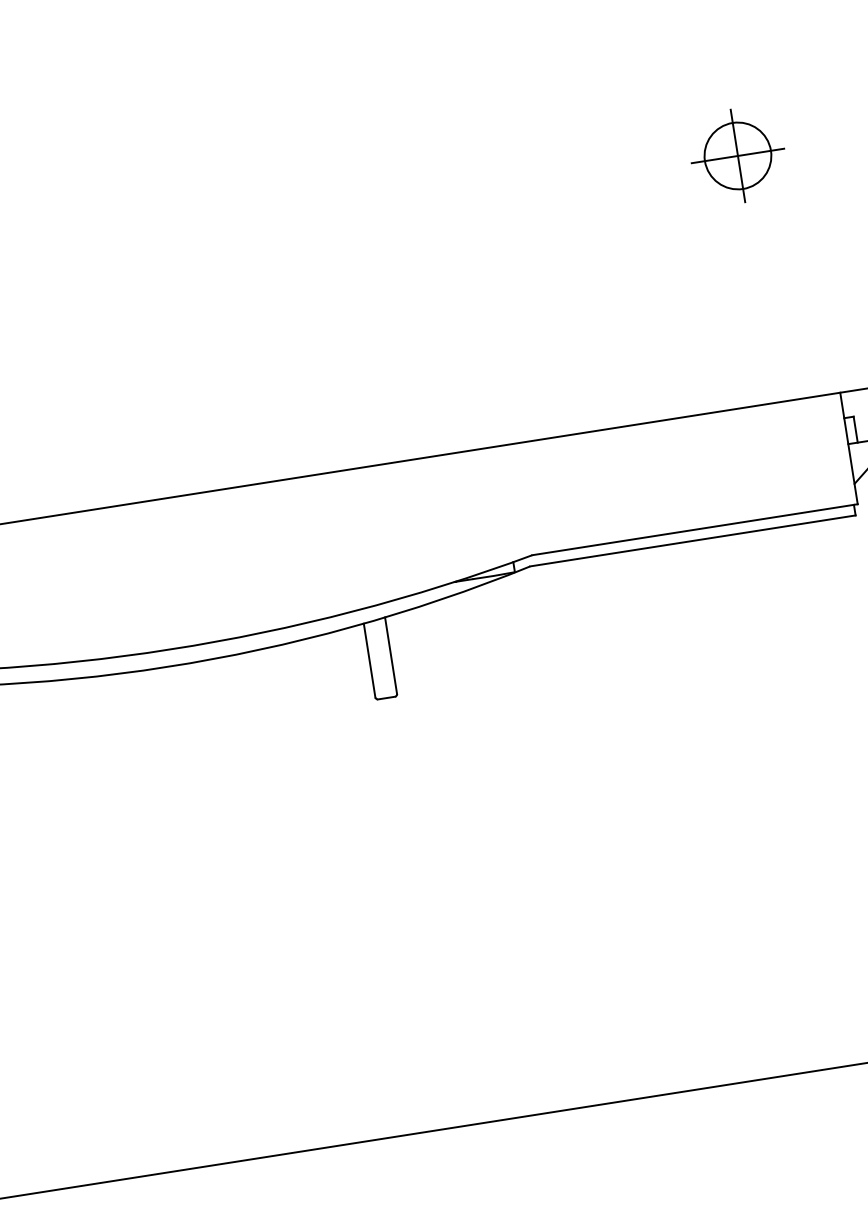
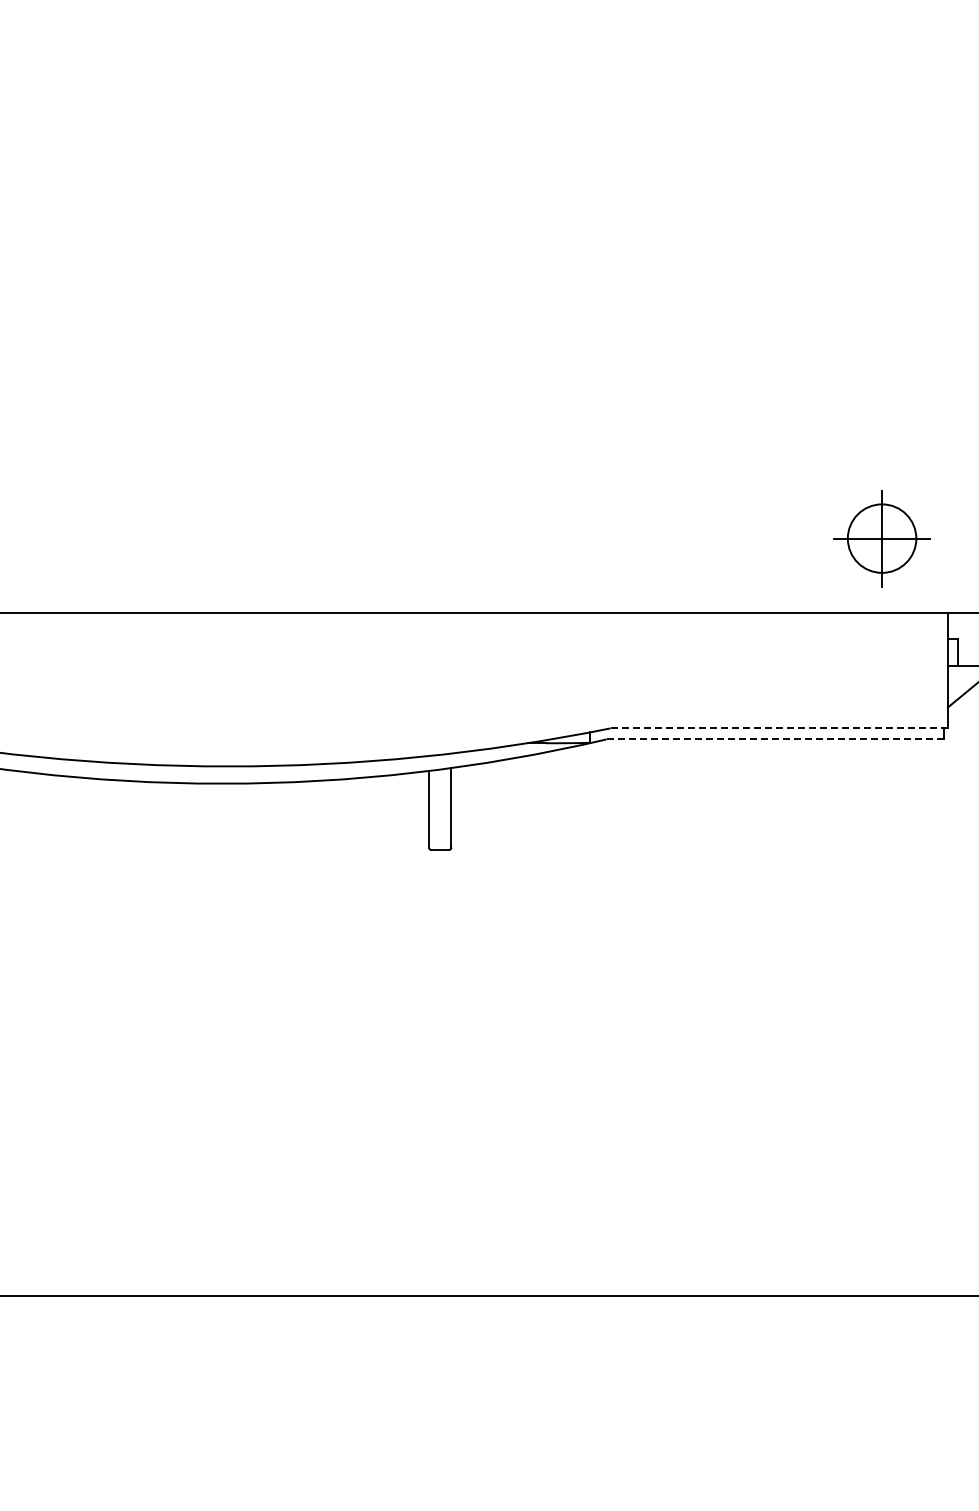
part: (737, 155) -> (881, 538), moved
line: (695, 529) -> (779, 728), solid -> dashed
line: (693, 541) -> (775, 739), solid -> dashed

